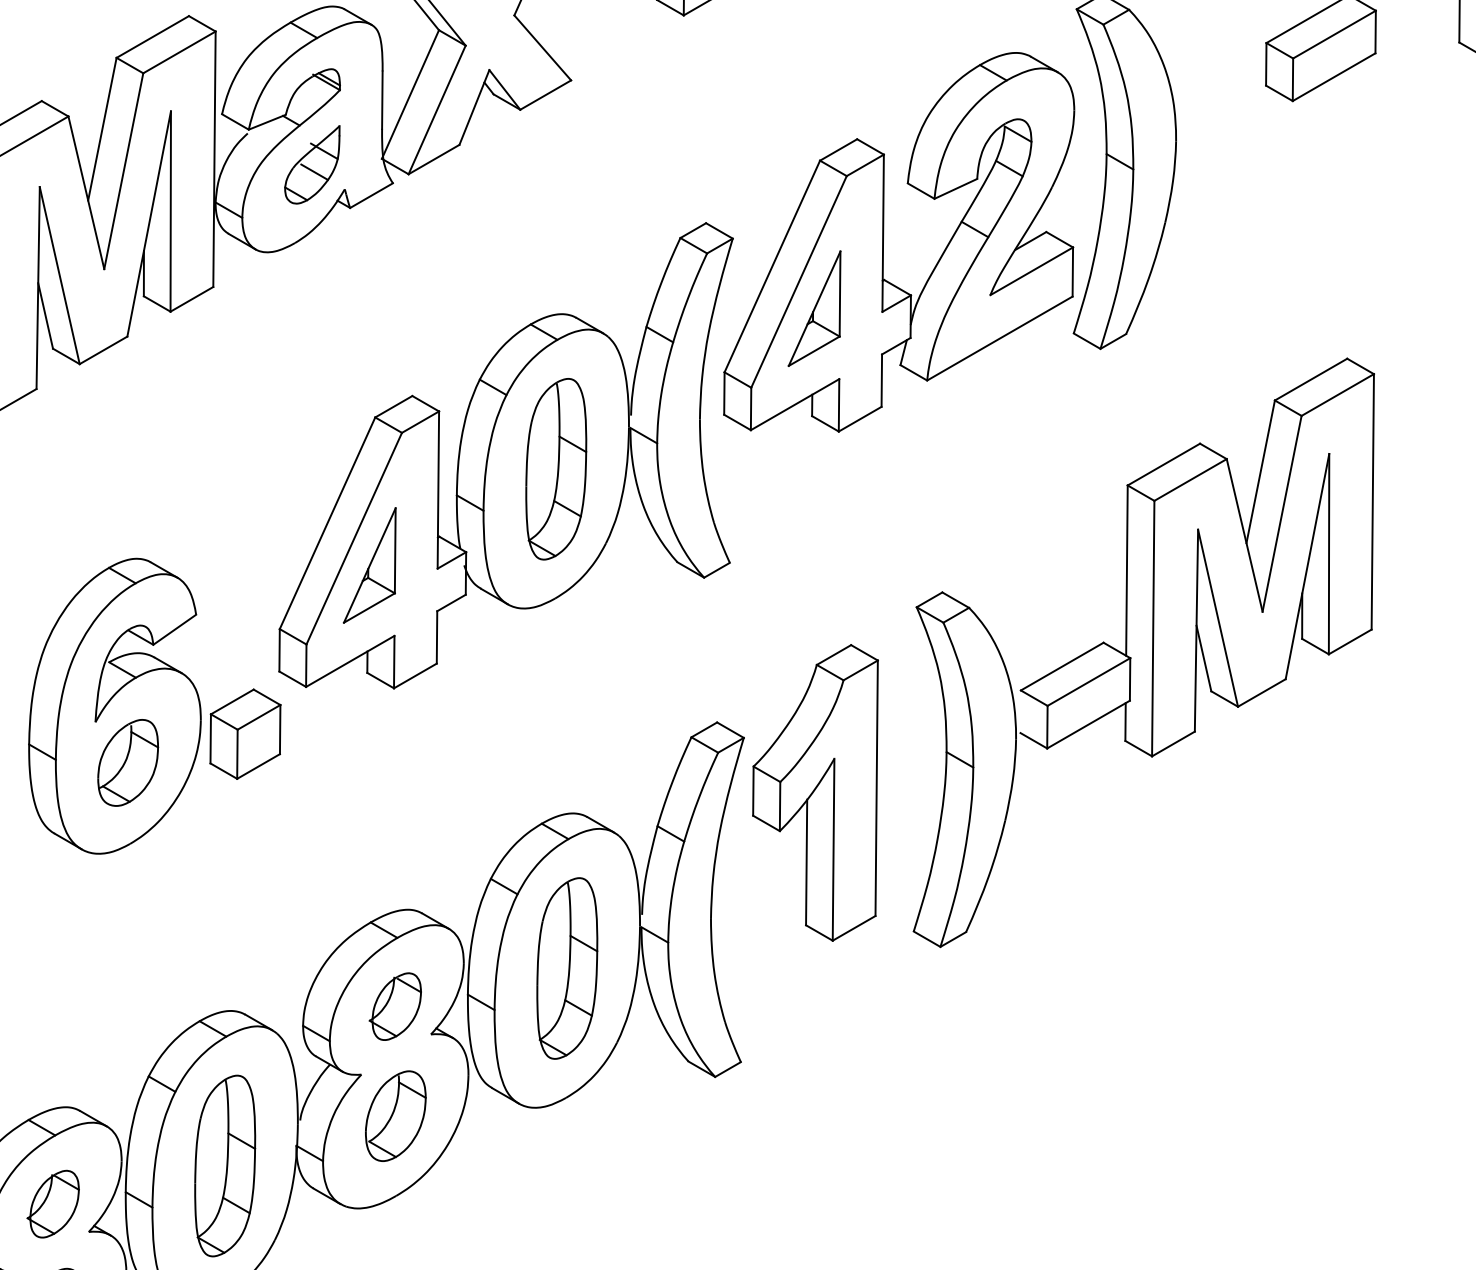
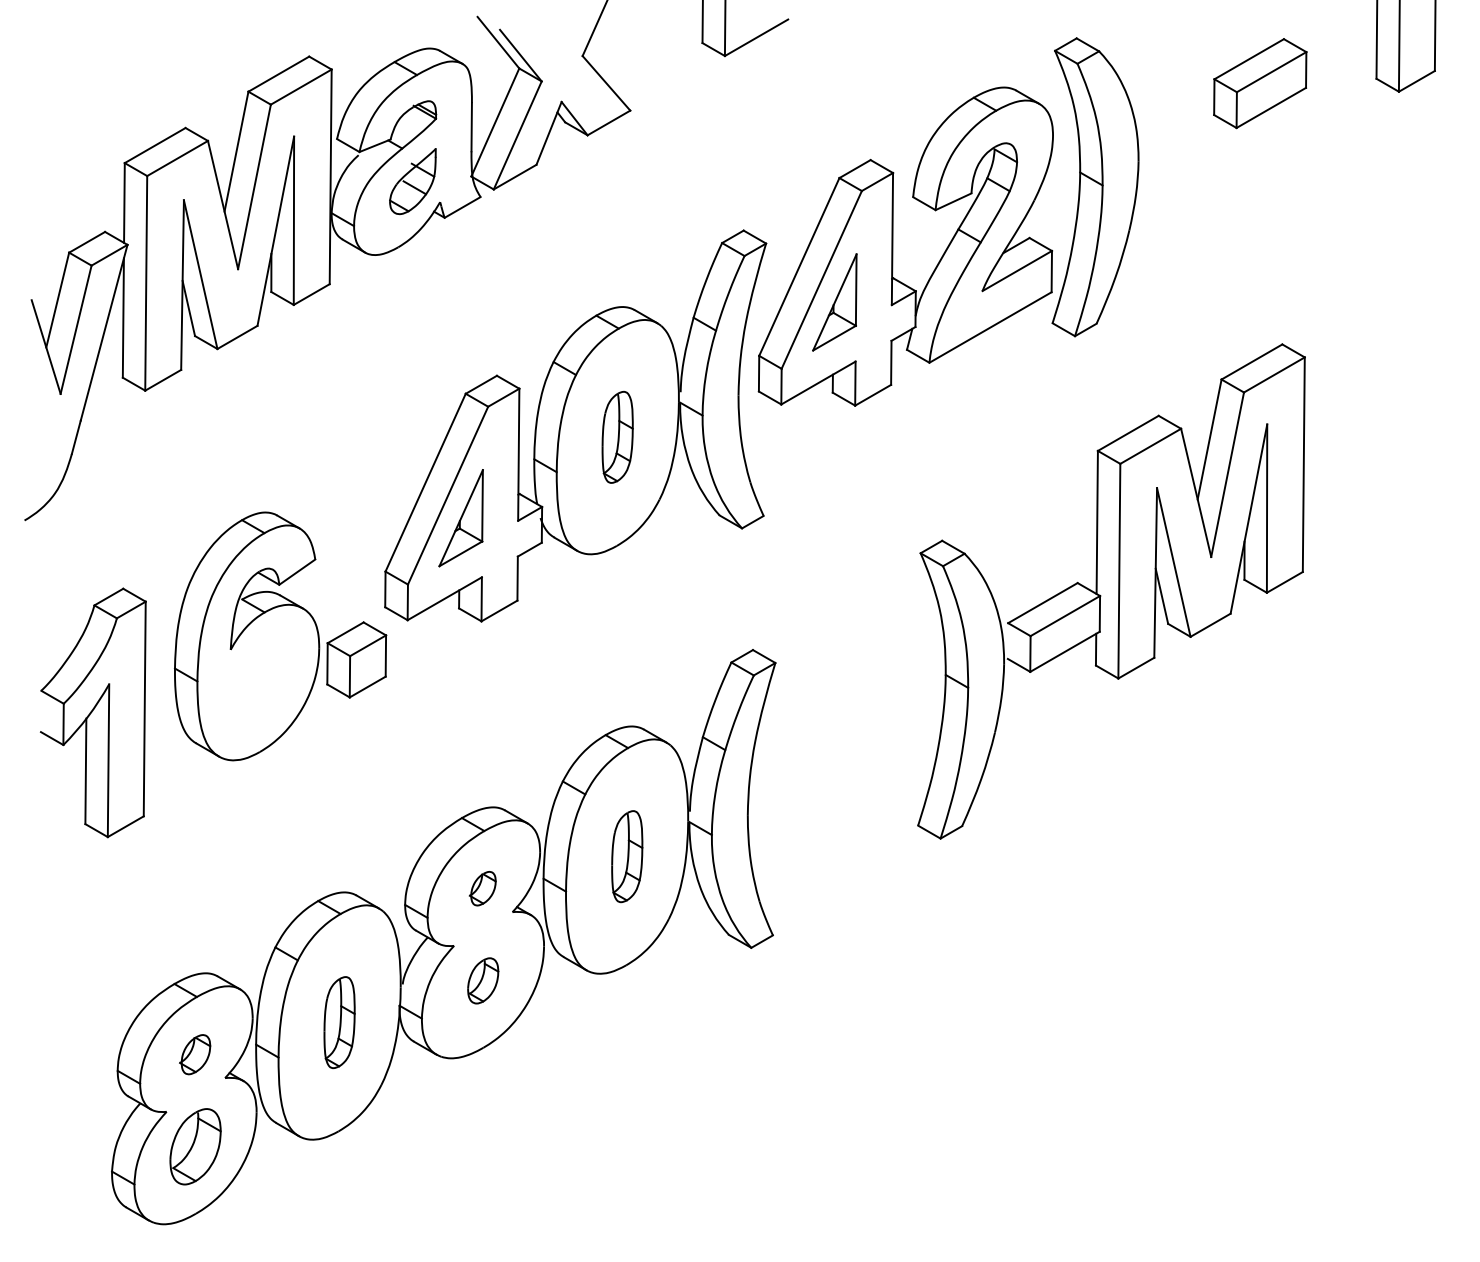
part: (555, 469) -> (617, 437), size x0.6
part: (128, 763) -> (258, 684), removed
part: (815, 792) -> (835, 708), removed
part: (567, 968) -> (627, 856), size x0.6
part: (395, 1006) -> (482, 888), size x0.6
part: (396, 1115) -> (483, 980), size x0.6
part: (224, 1165) -> (339, 1022), size x0.6
part: (52, 1203) -> (194, 1054), size x0.7

